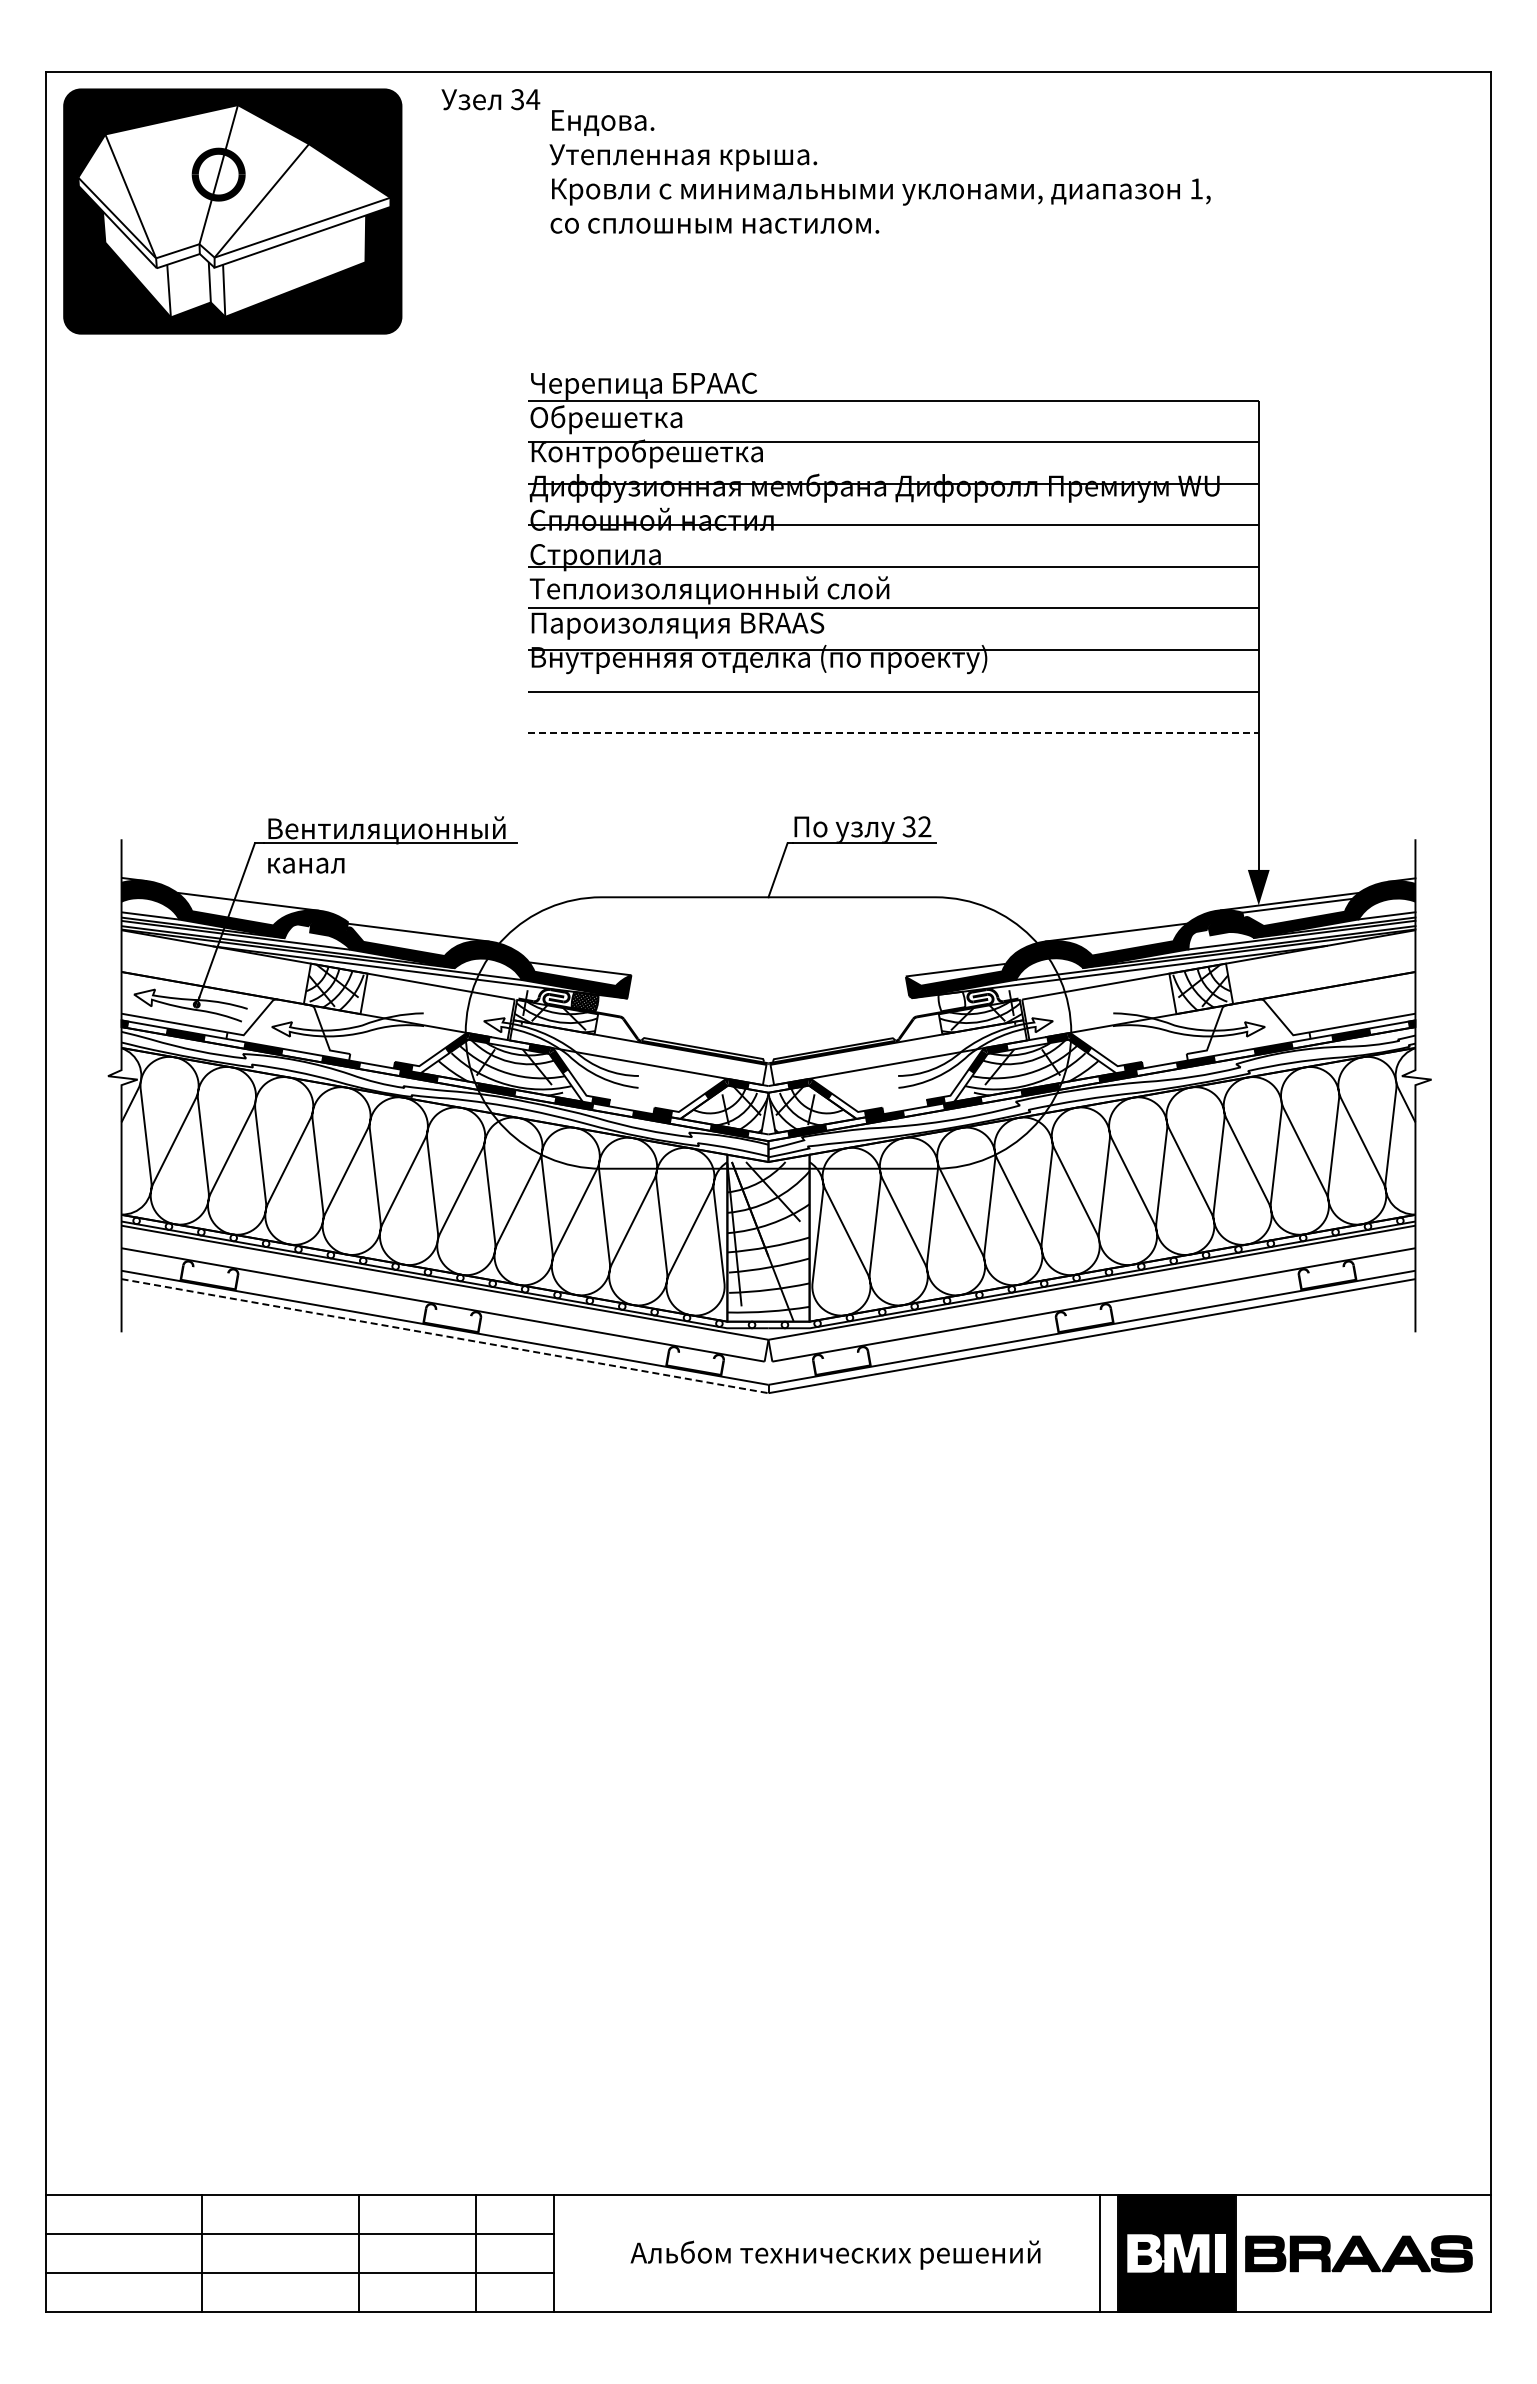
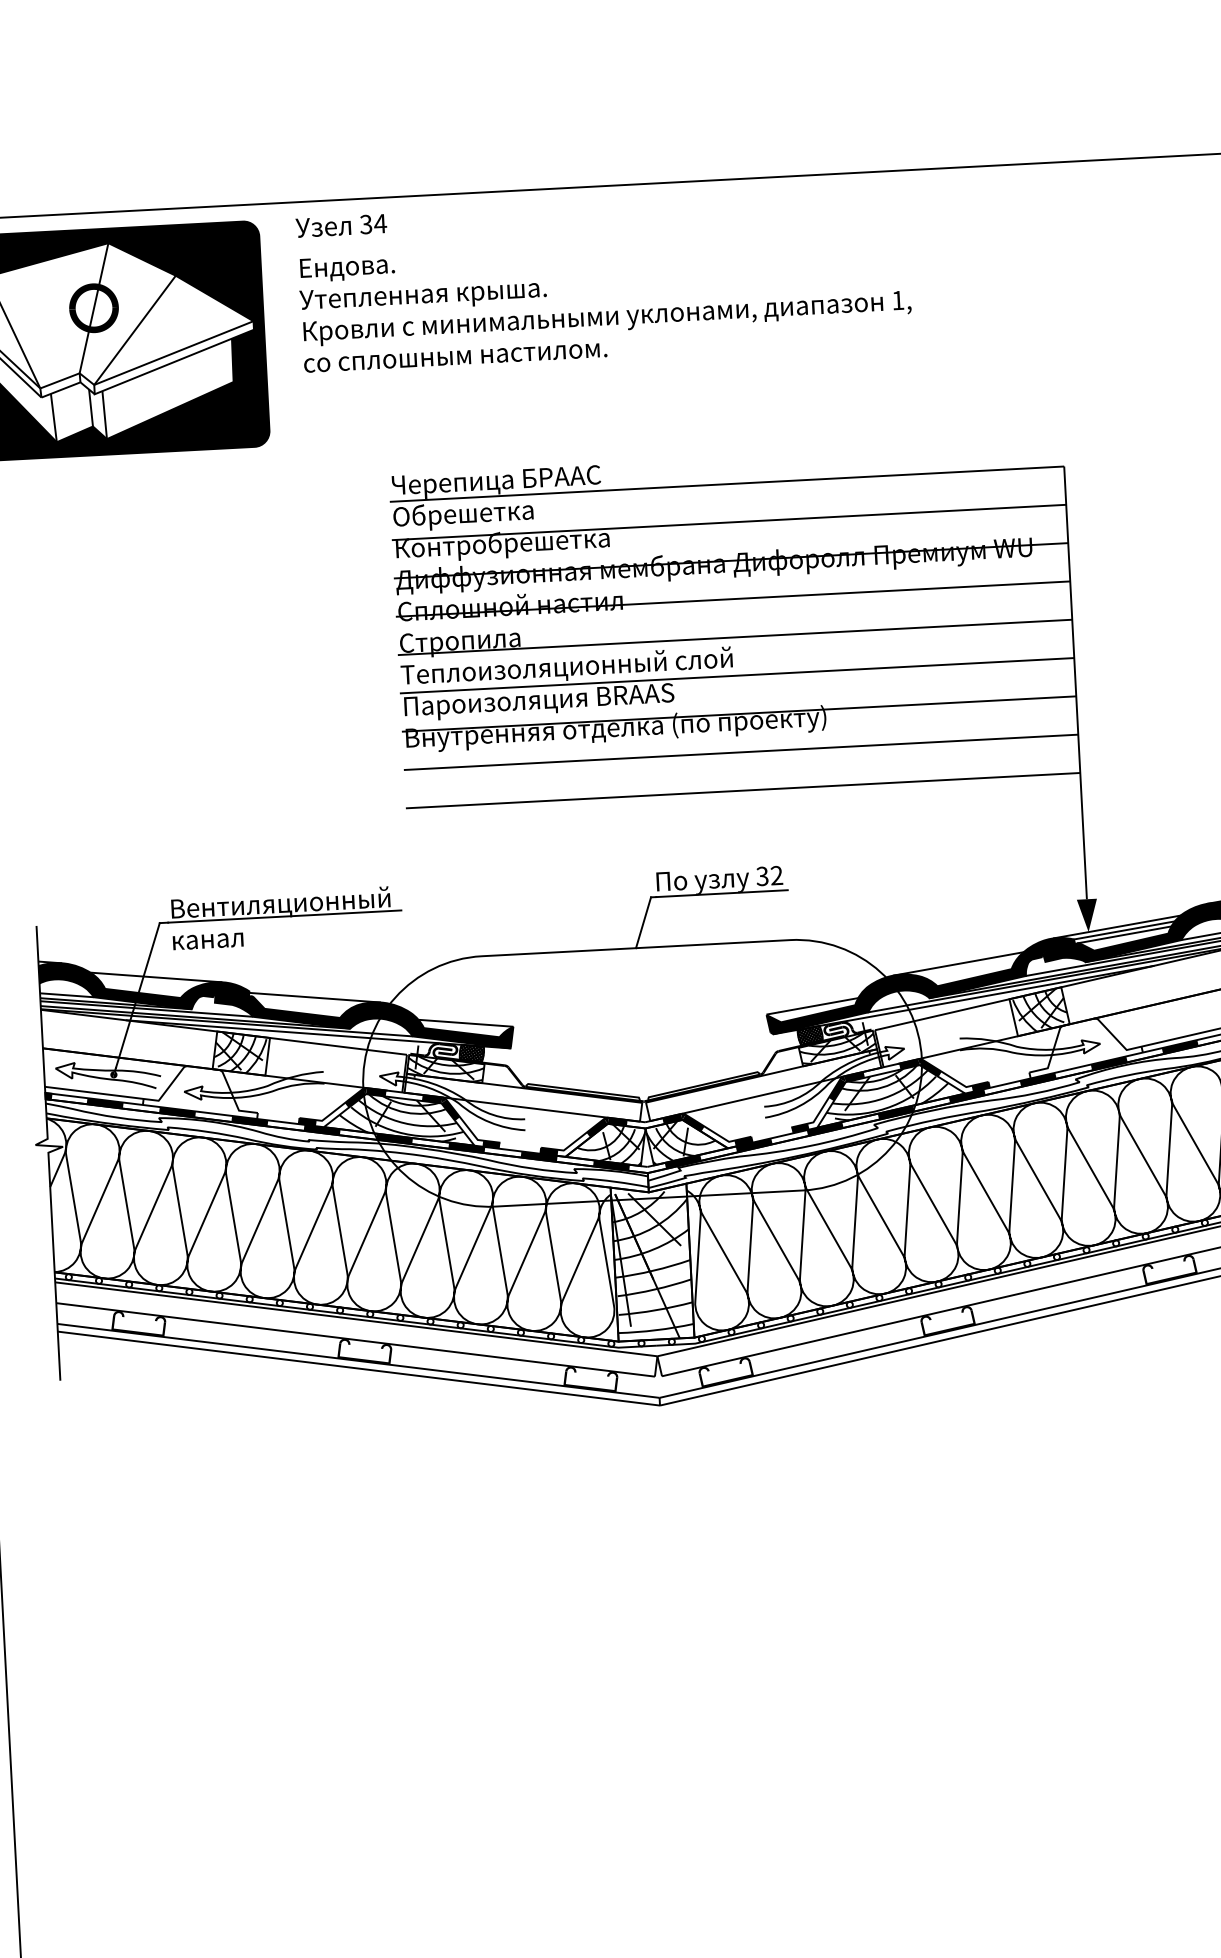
text: (879, 171) -> (604, 299), moved
line: (893, 733) -> (743, 791), dashed -> solid
line: (1297, 910) -> (1124, 934), added
hatch: (951, 1001) -> (809, 1035), added
line: (445, 1336) -> (359, 1368), dashed -> solid

